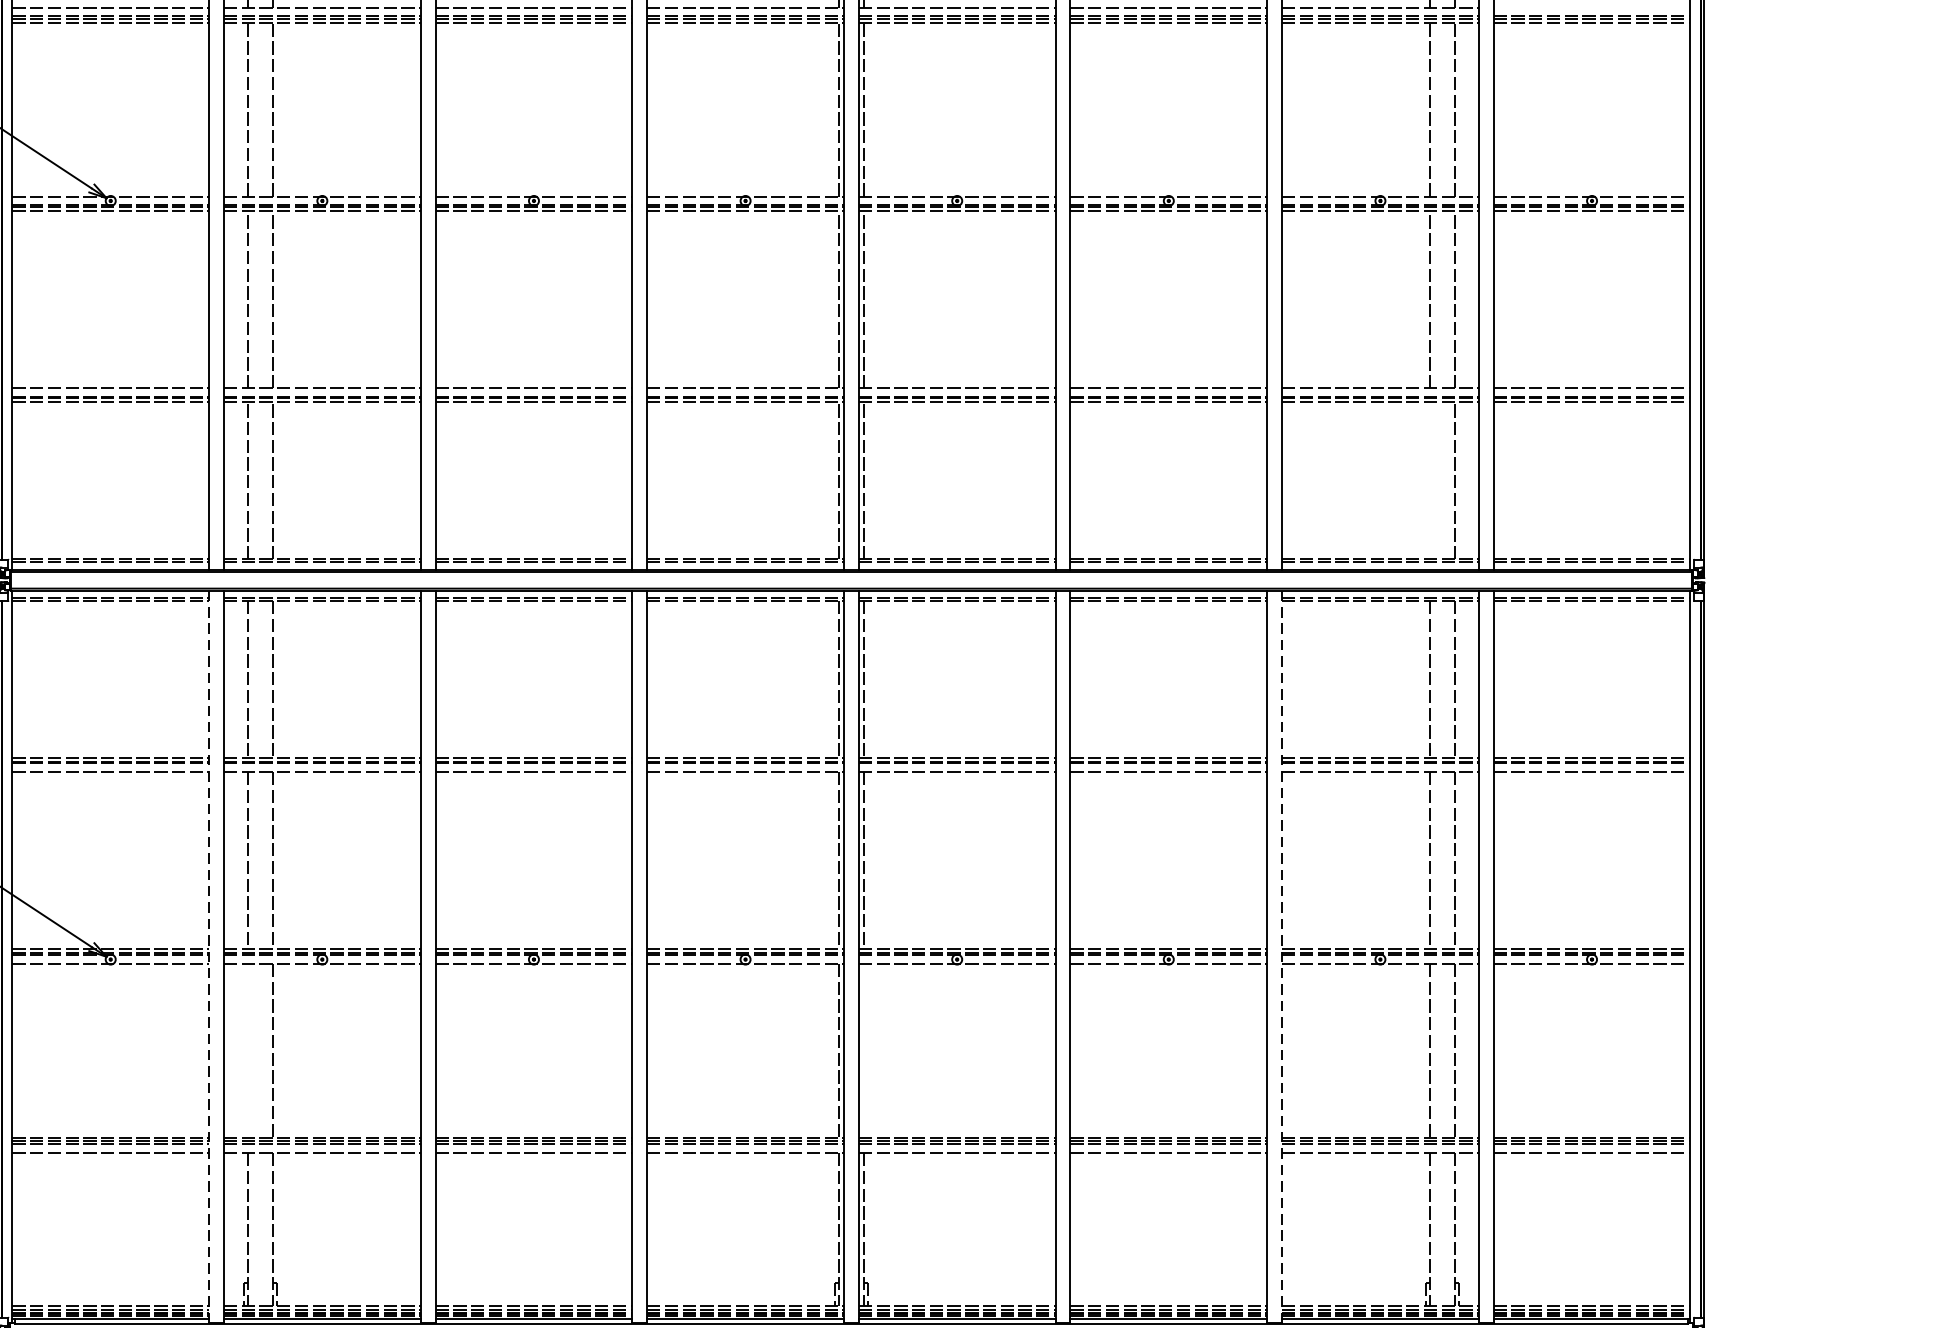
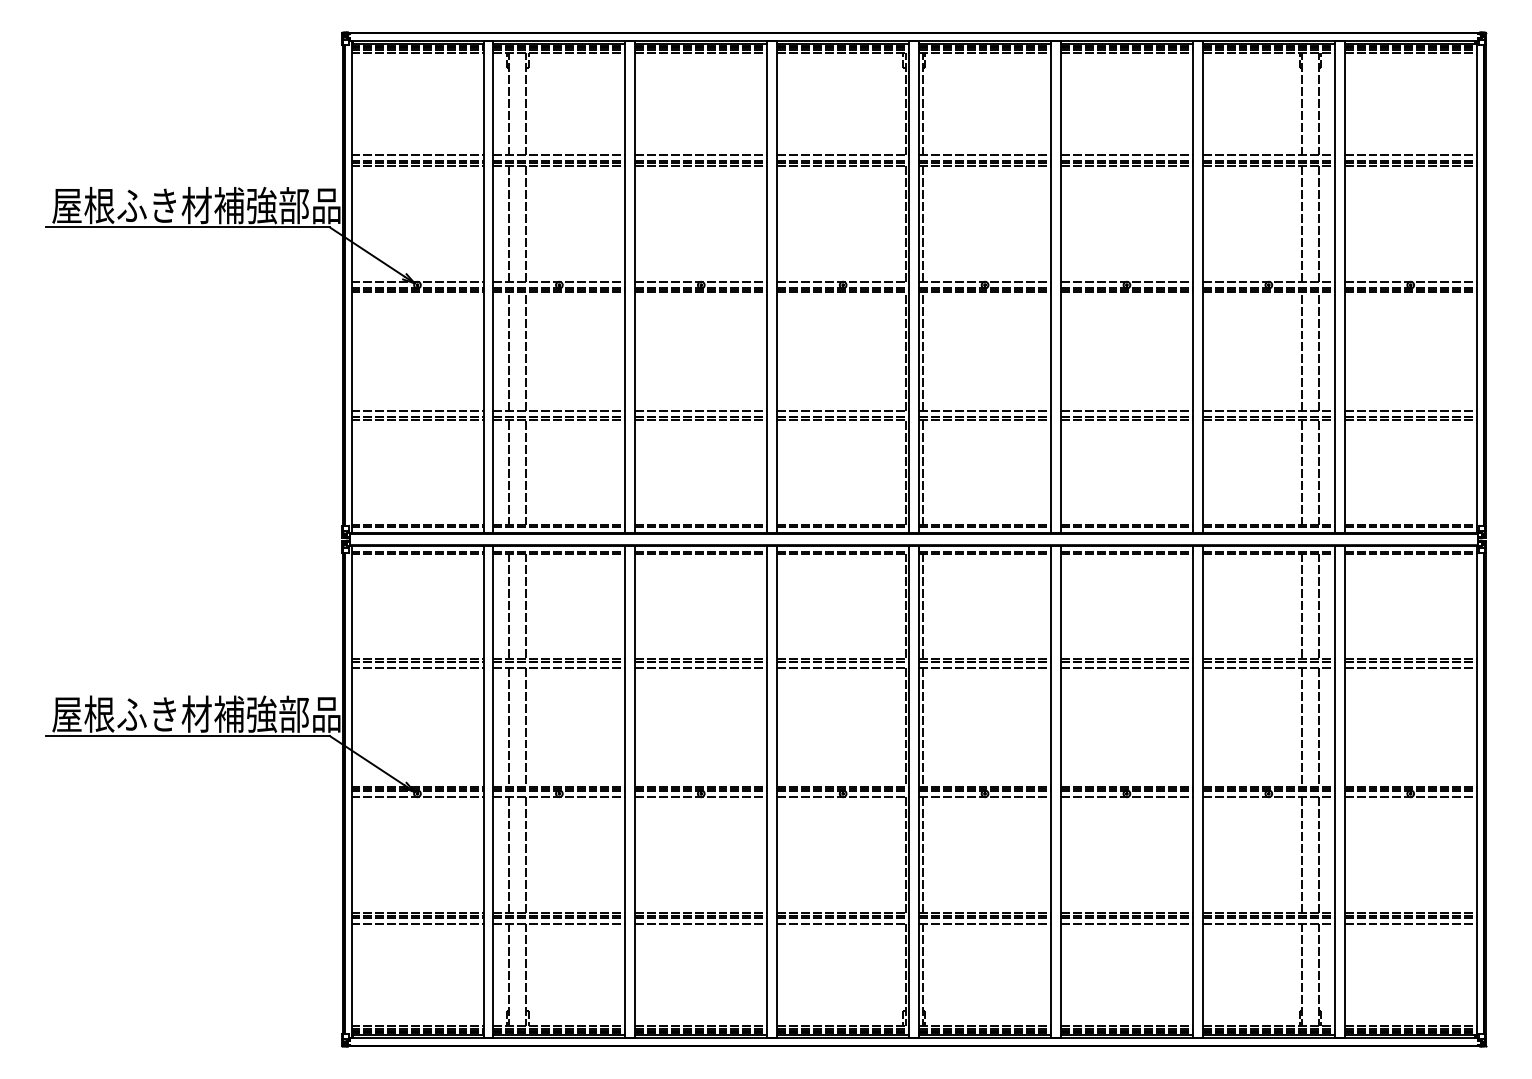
line: (1591, 7) -> (1410, 155), added
line: (1430, 480) -> (1302, 472), added
line: (209, 957) -> (483, 792), dashed -> solid
line: (1281, 957) -> (1202, 792), dashed -> solid
line: (247, 1050) -> (509, 854), added
line: (863, 1050) -> (922, 854), added

